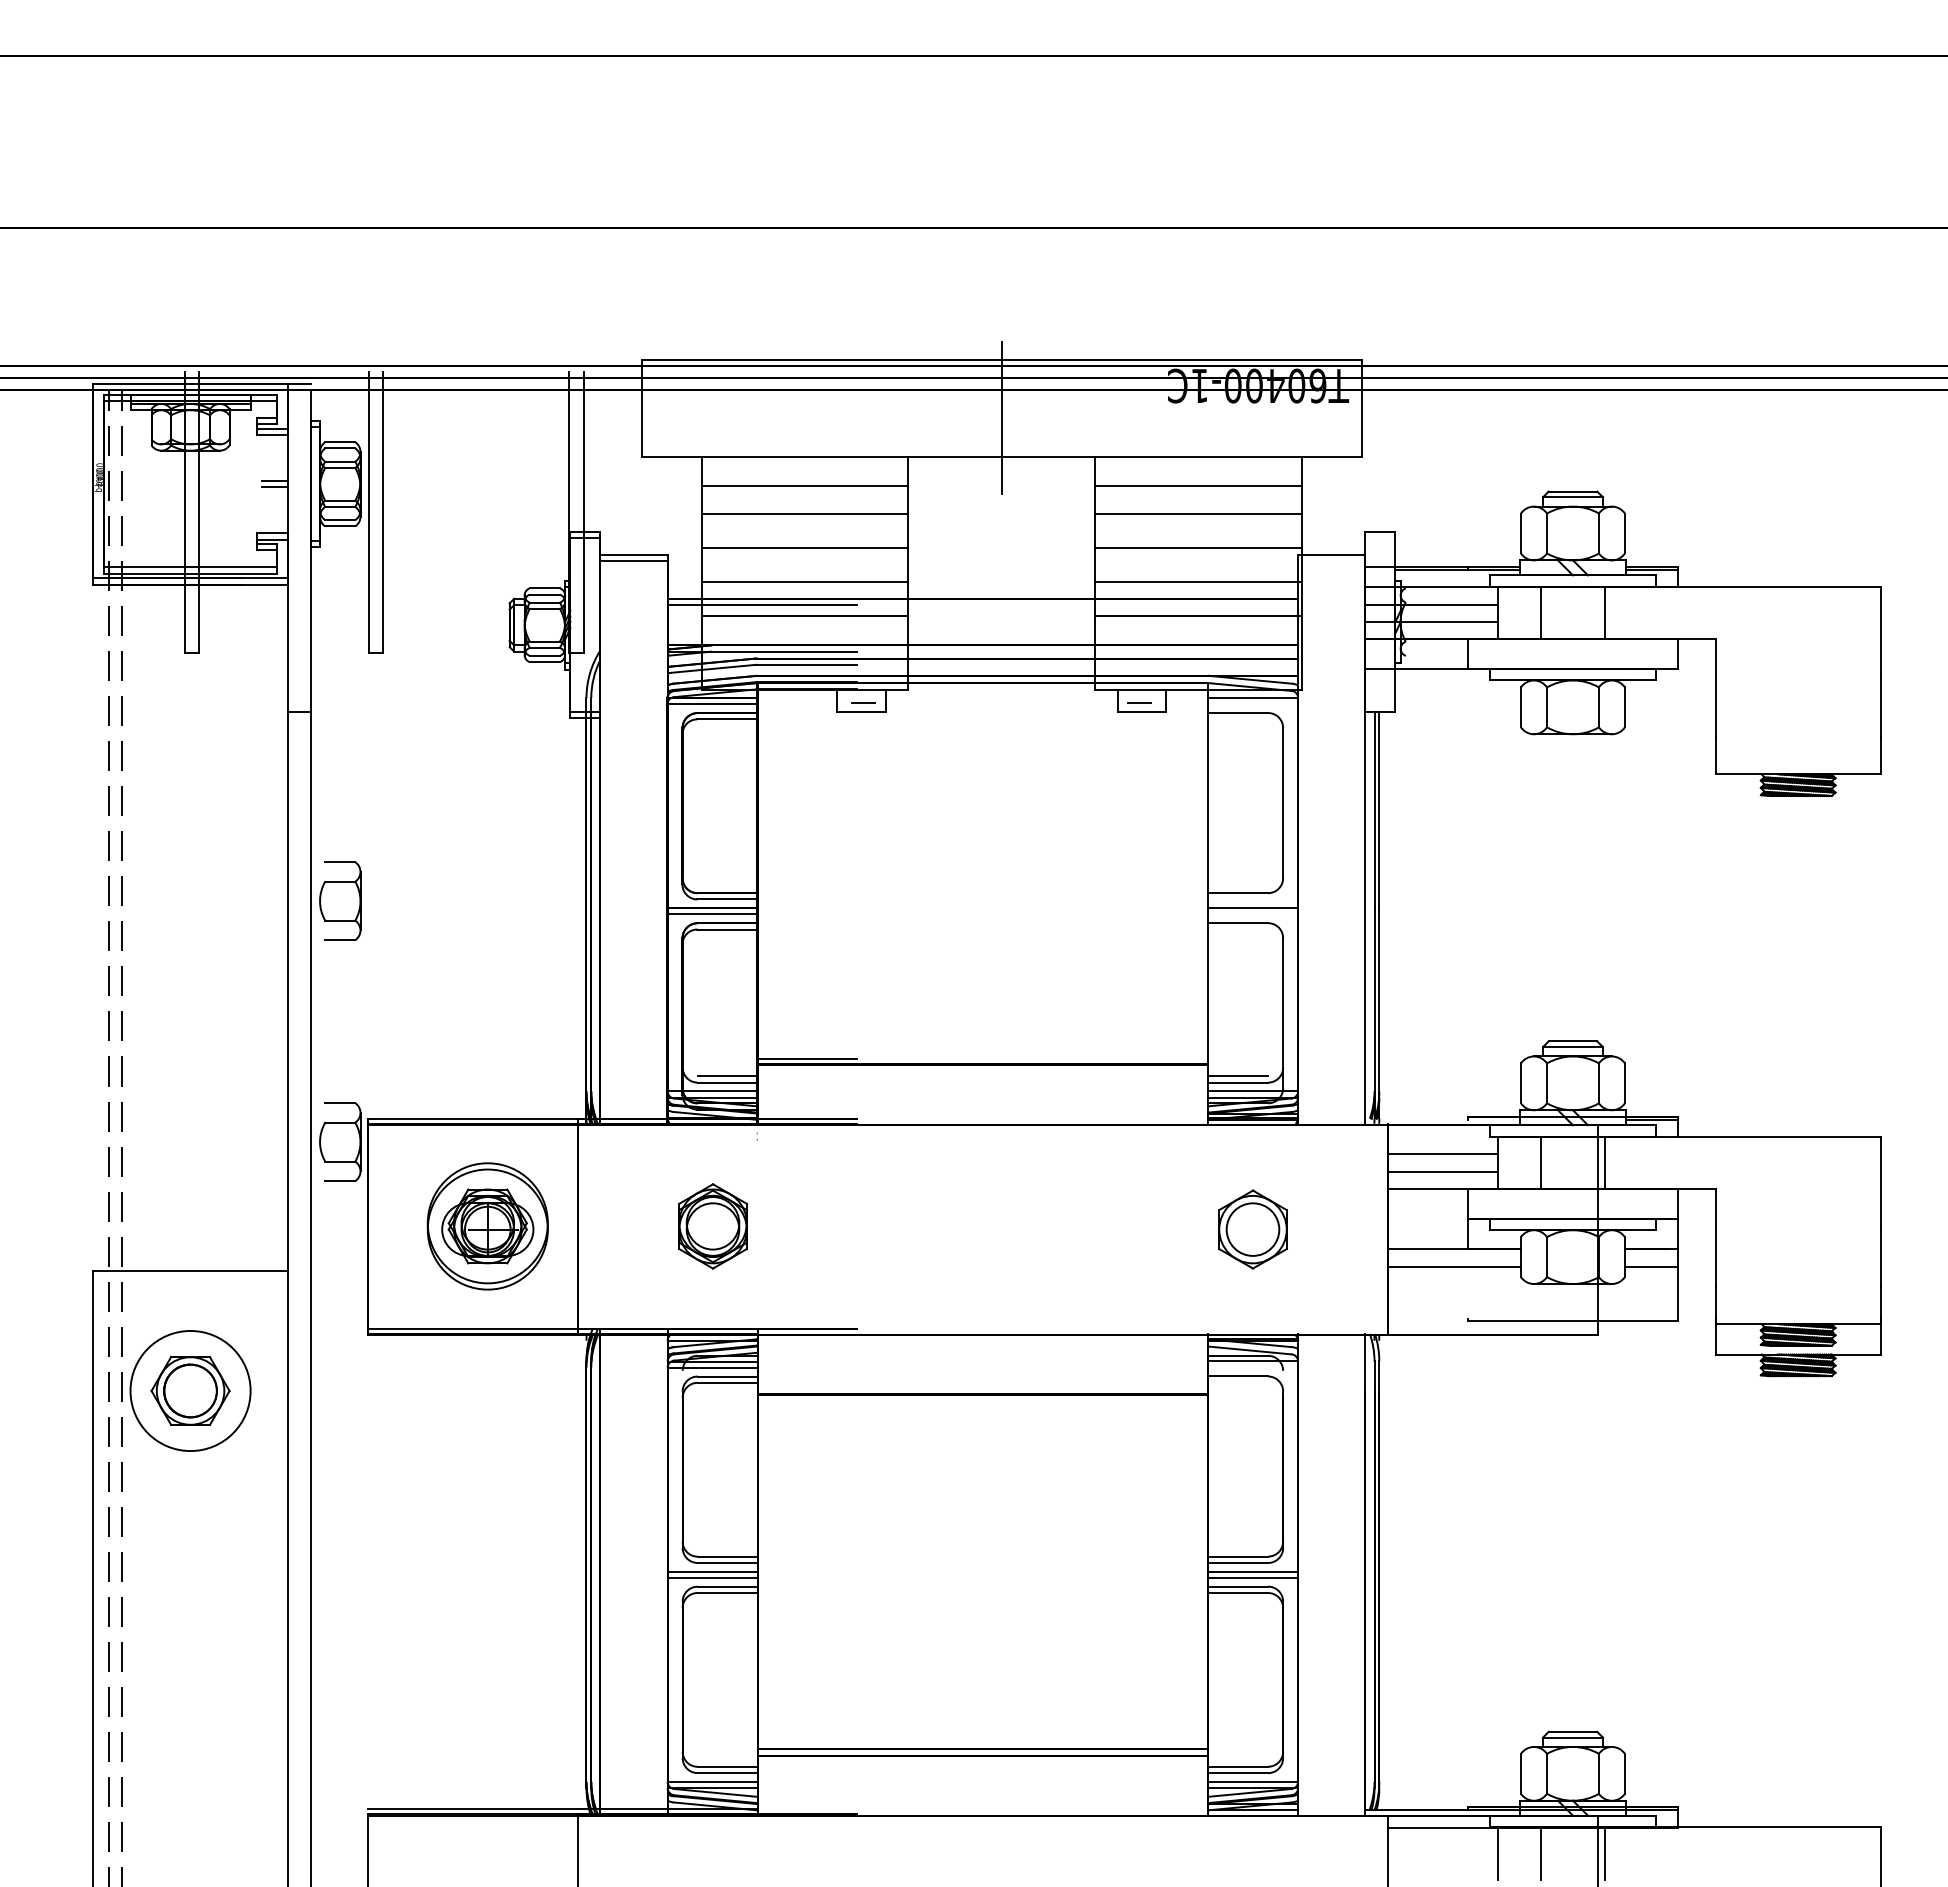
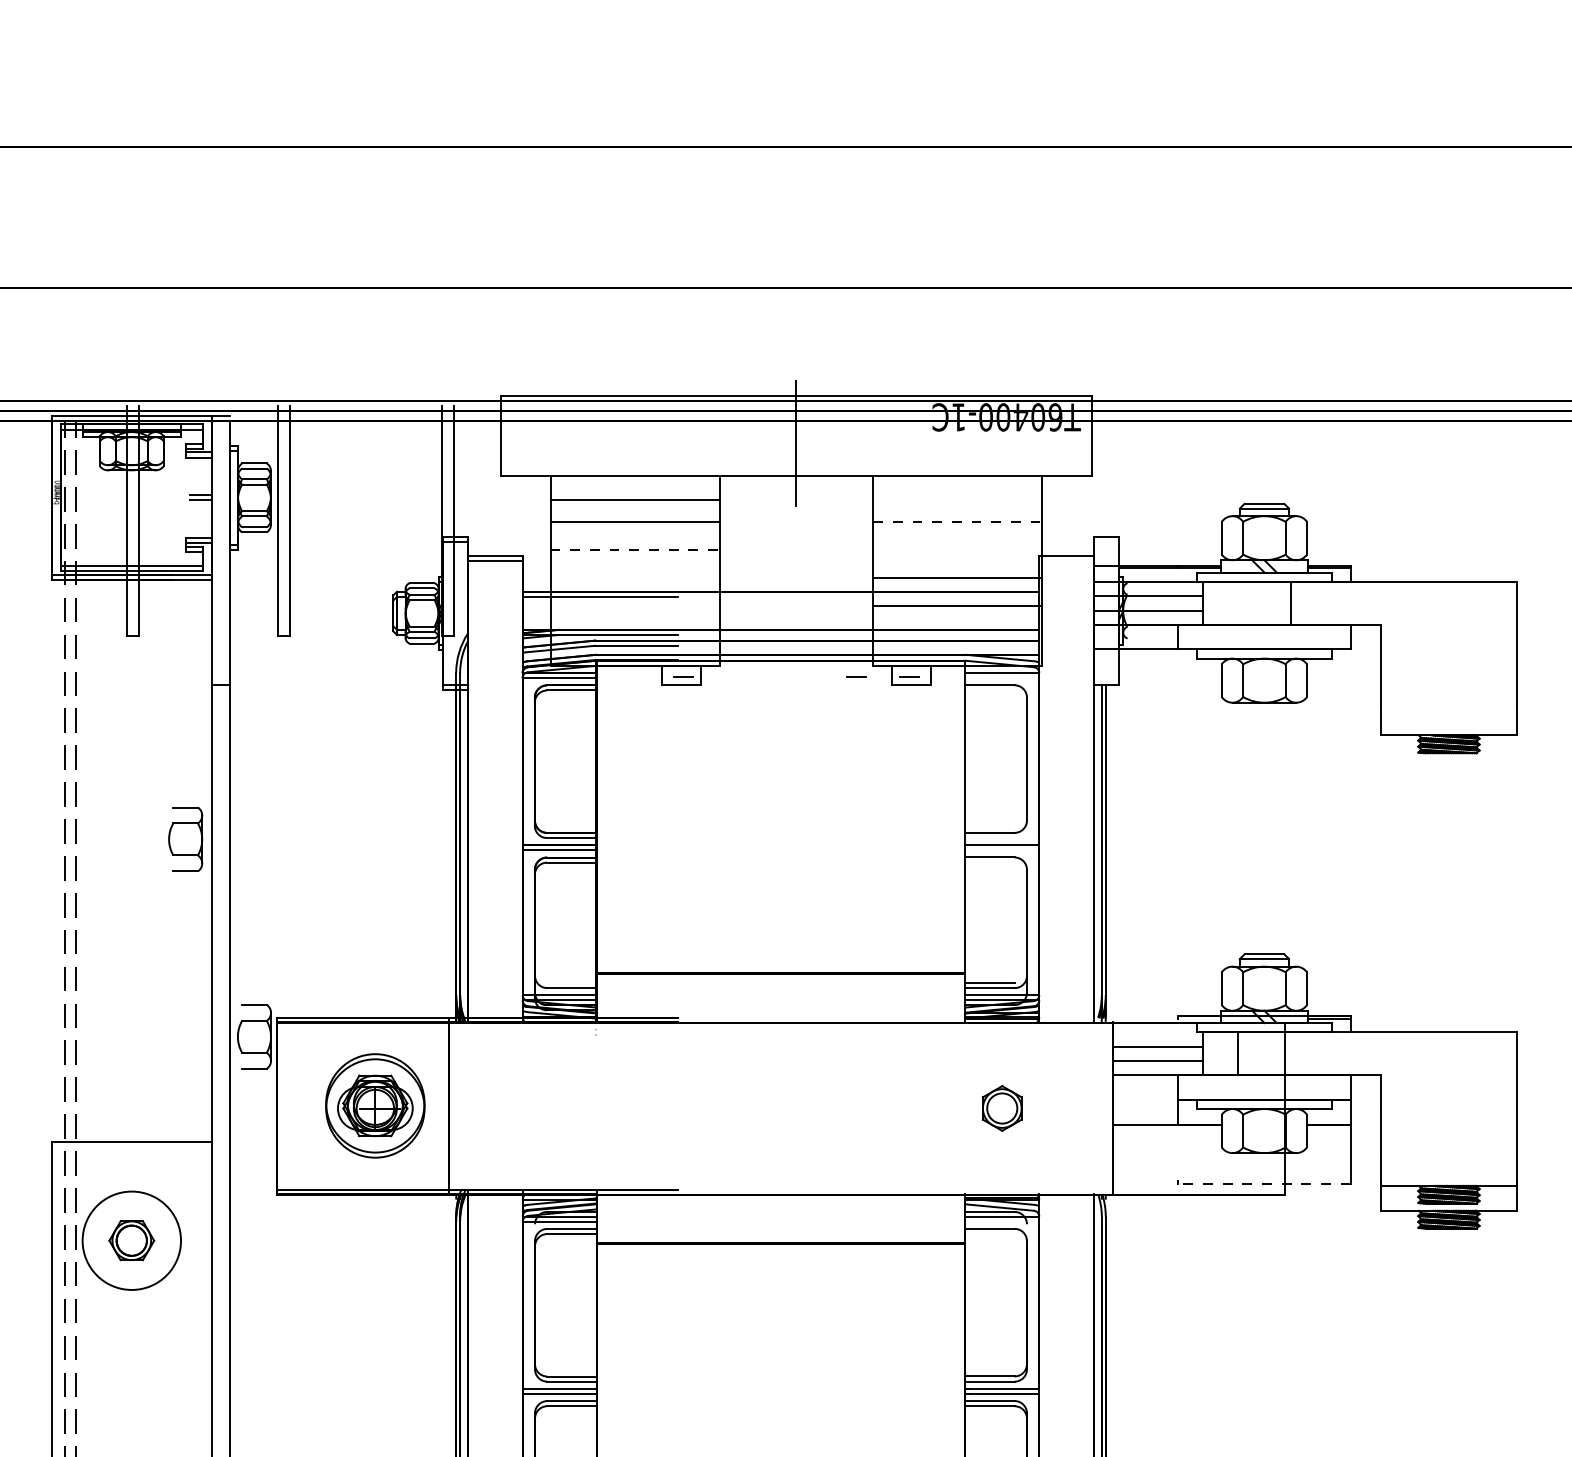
line: (1198, 486) -> (957, 499), removed
line: (1199, 514) -> (958, 522), solid -> dashed
line: (805, 548) -> (635, 550), solid -> dashed
line: (1198, 548) -> (957, 550), removed
line: (804, 582) -> (634, 578), removed
line: (1541, 612) -> (1238, 602), removed
line: (804, 616) -> (634, 606), removed
line: (1074, 702) -> (856, 676), added
part: (340, 900) -> (185, 838), moved
line: (806, 1058) -> (636, 968), removed
line: (727, 1076) -> (571, 983), removed
line: (1604, 1162) -> (1290, 1053), removed
part: (712, 1226) -> (559, 1105), removed
part: (1252, 1229) -> (1001, 1108), size x0.7
line: (1454, 1266) -> (1167, 1138), removed
line: (1651, 1266) -> (1328, 1138), removed
line: (1572, 1321) -> (1264, 1183), solid -> dashed
part: (190, 1390) -> (131, 1240), size x0.7

